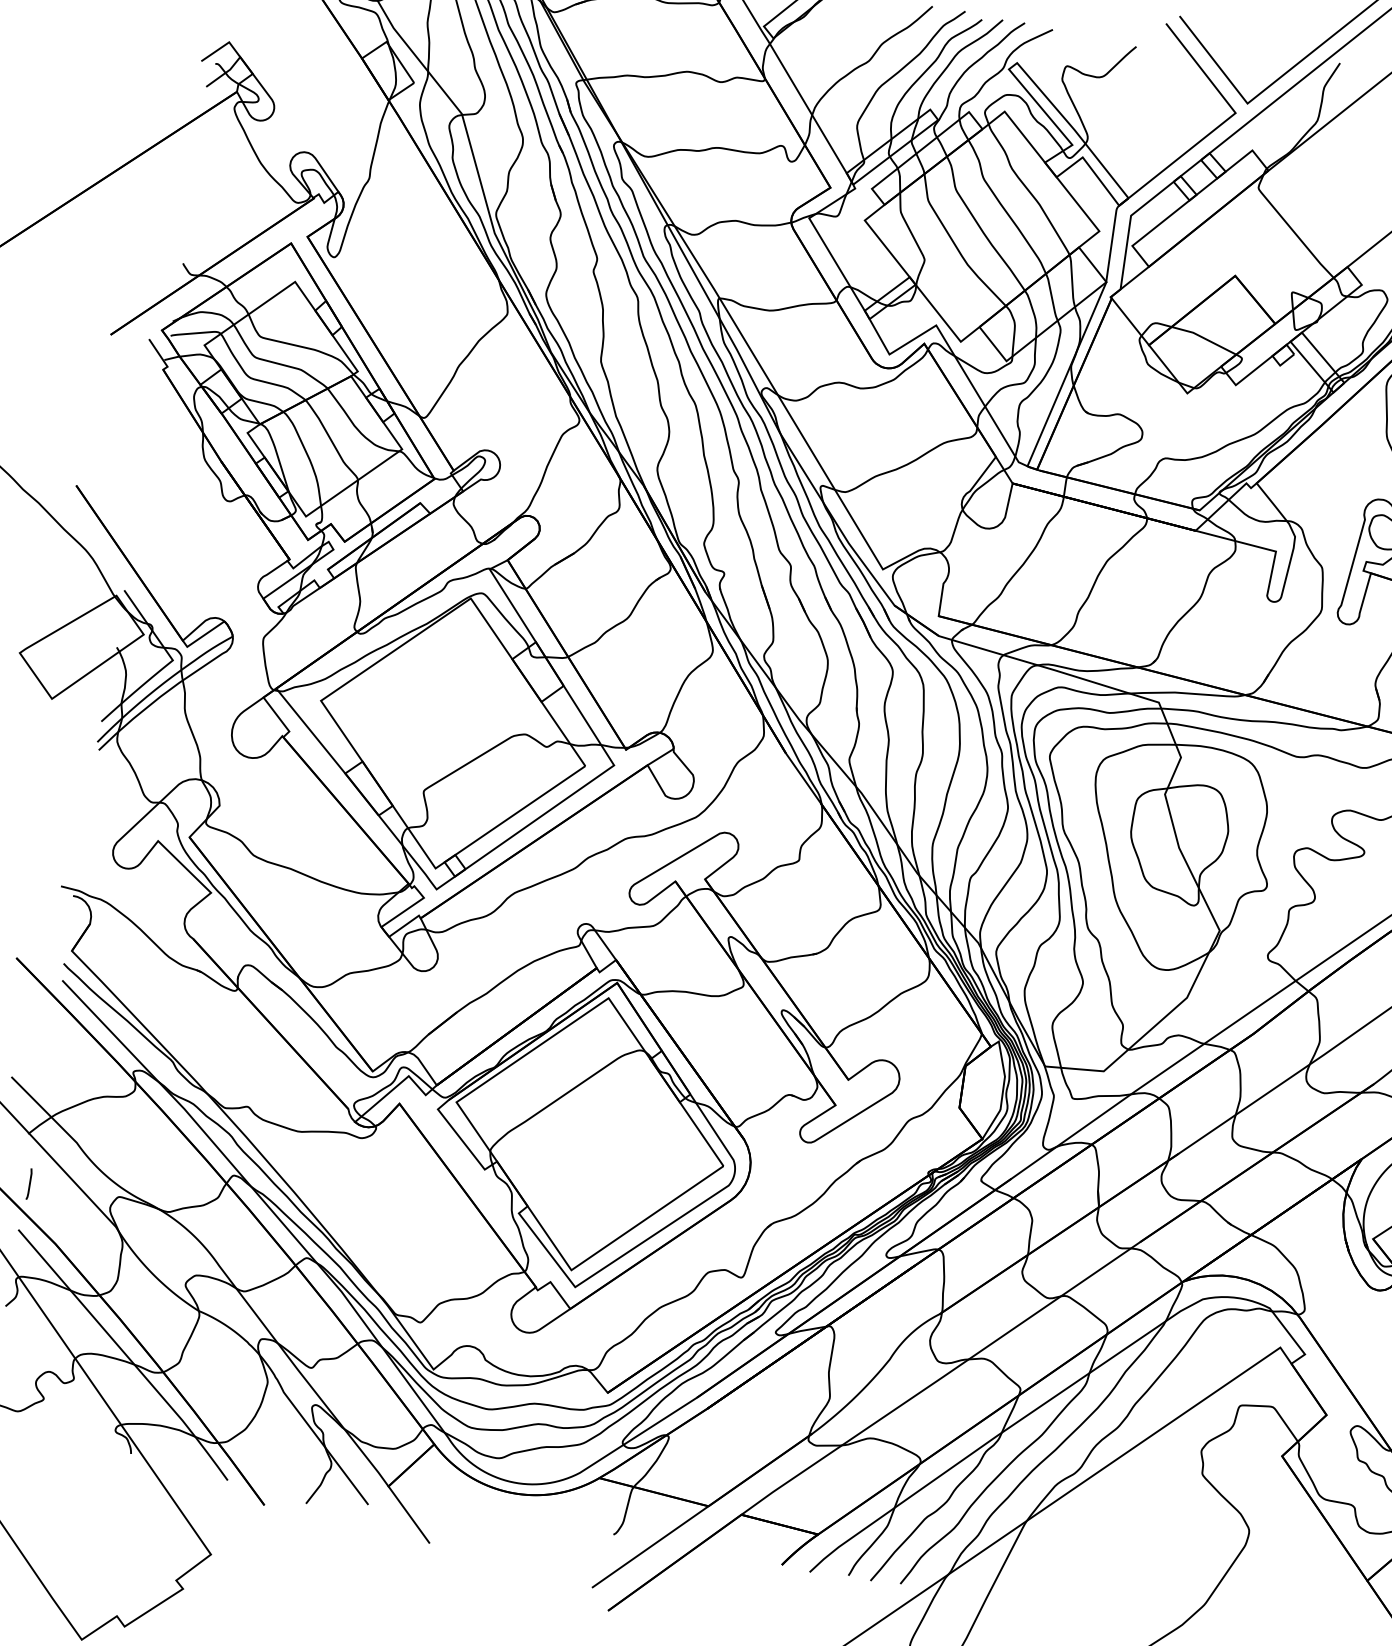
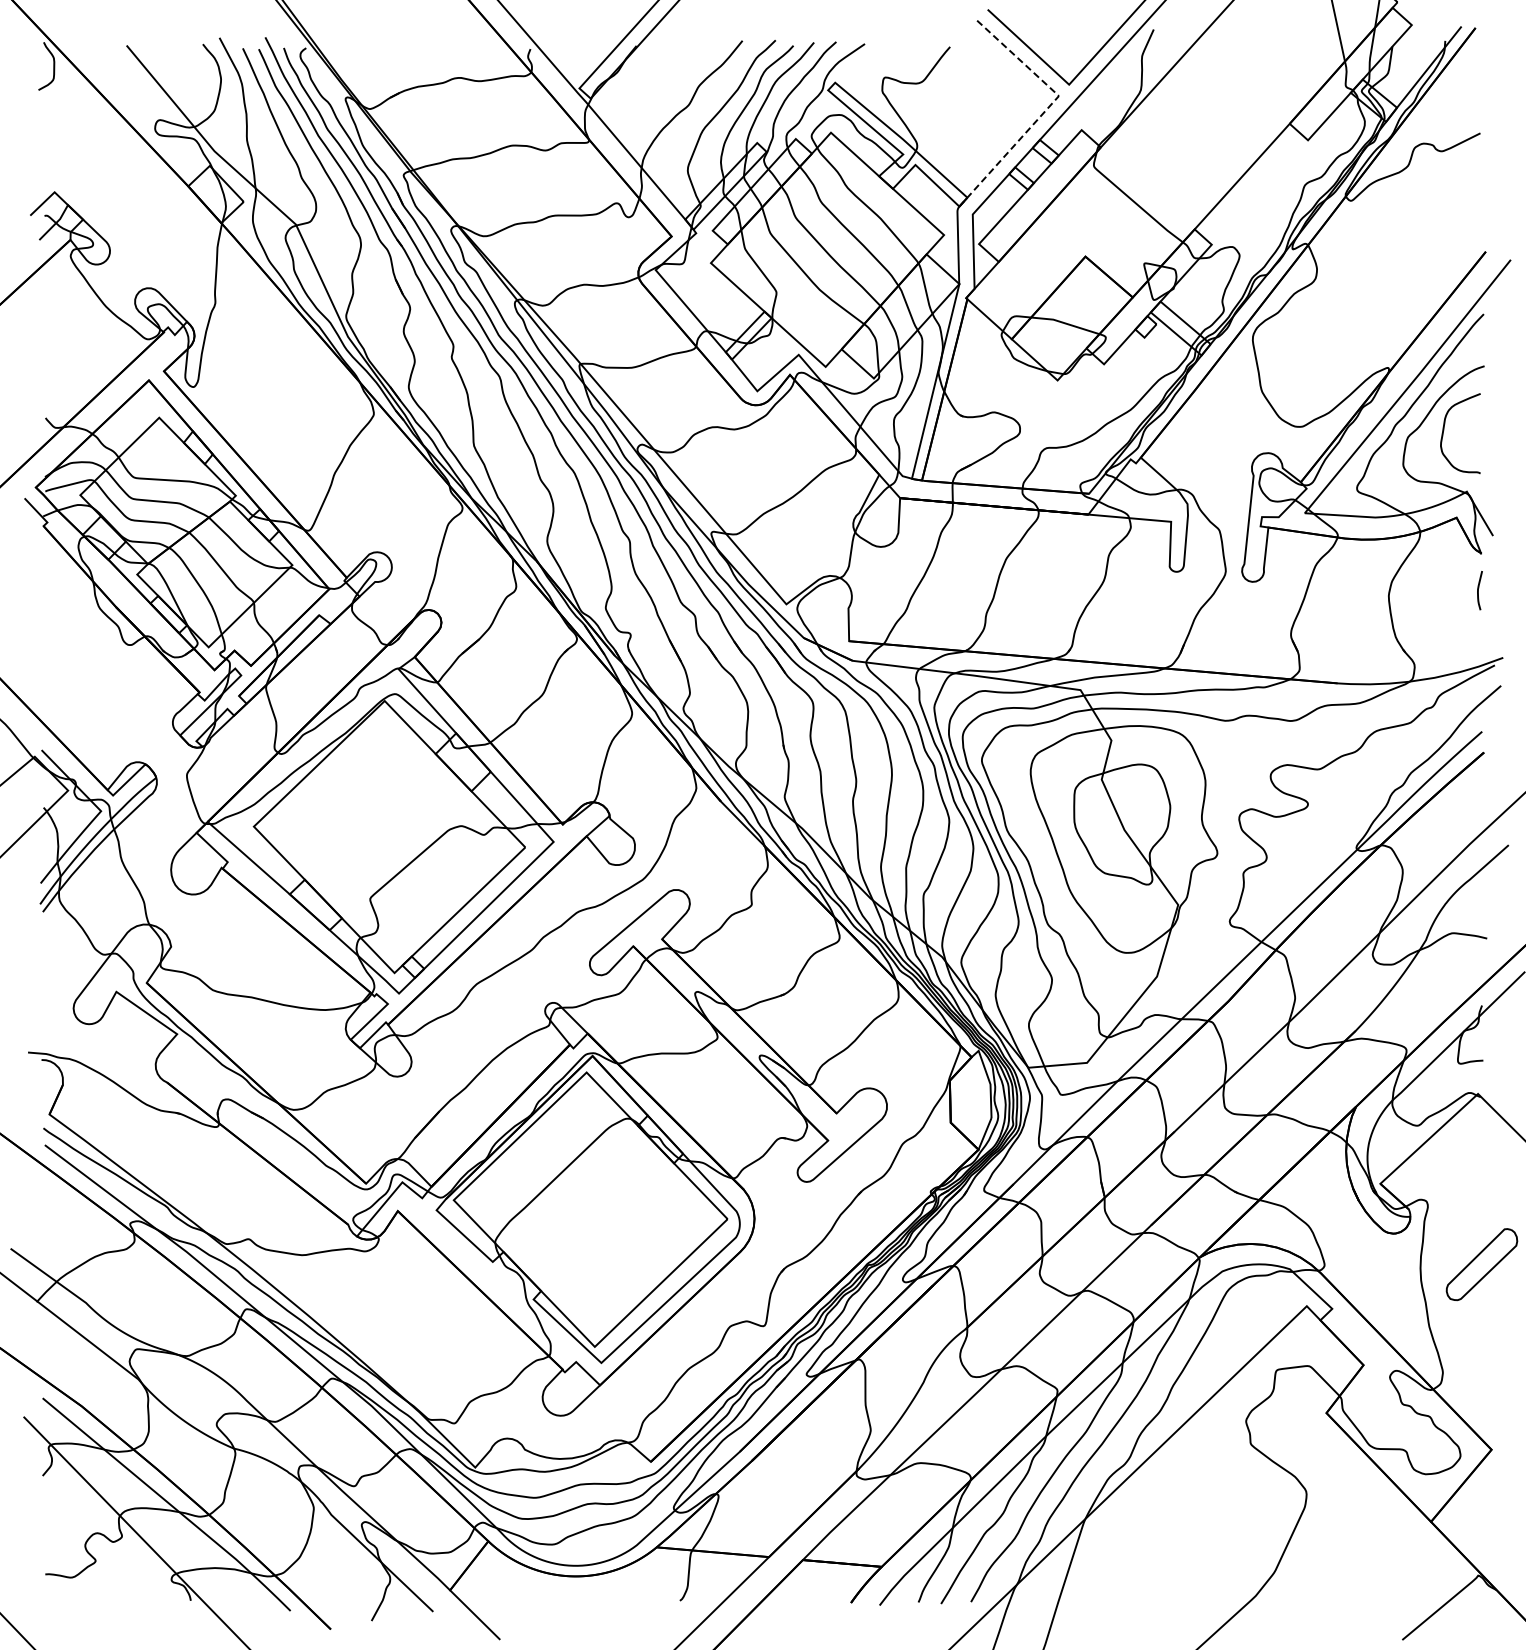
line: (1222, 123) -> (1047, 108), solid -> dashed
line: (28, 1184) -> (45, 1351), removed

